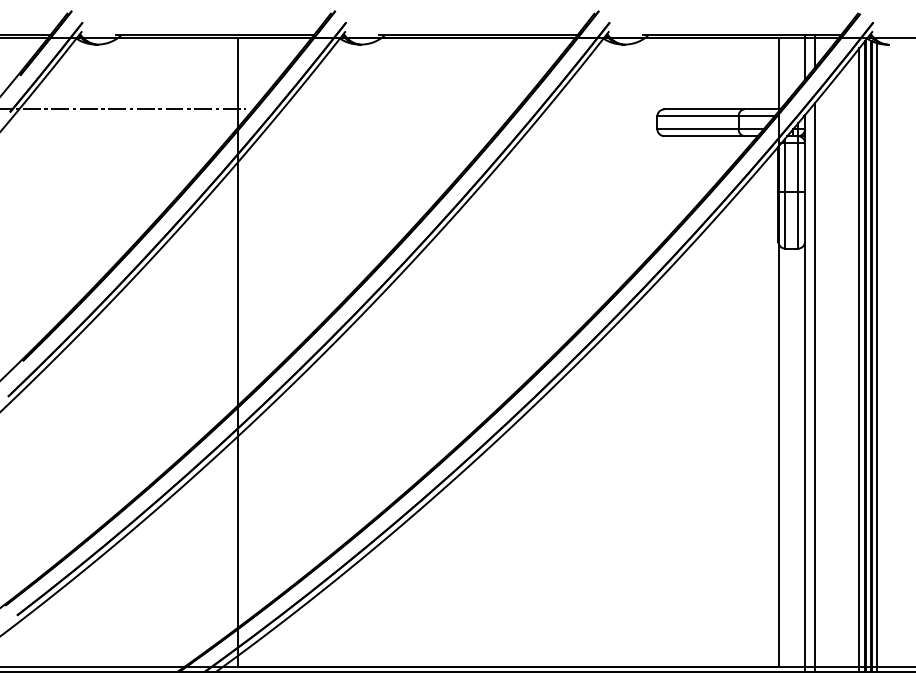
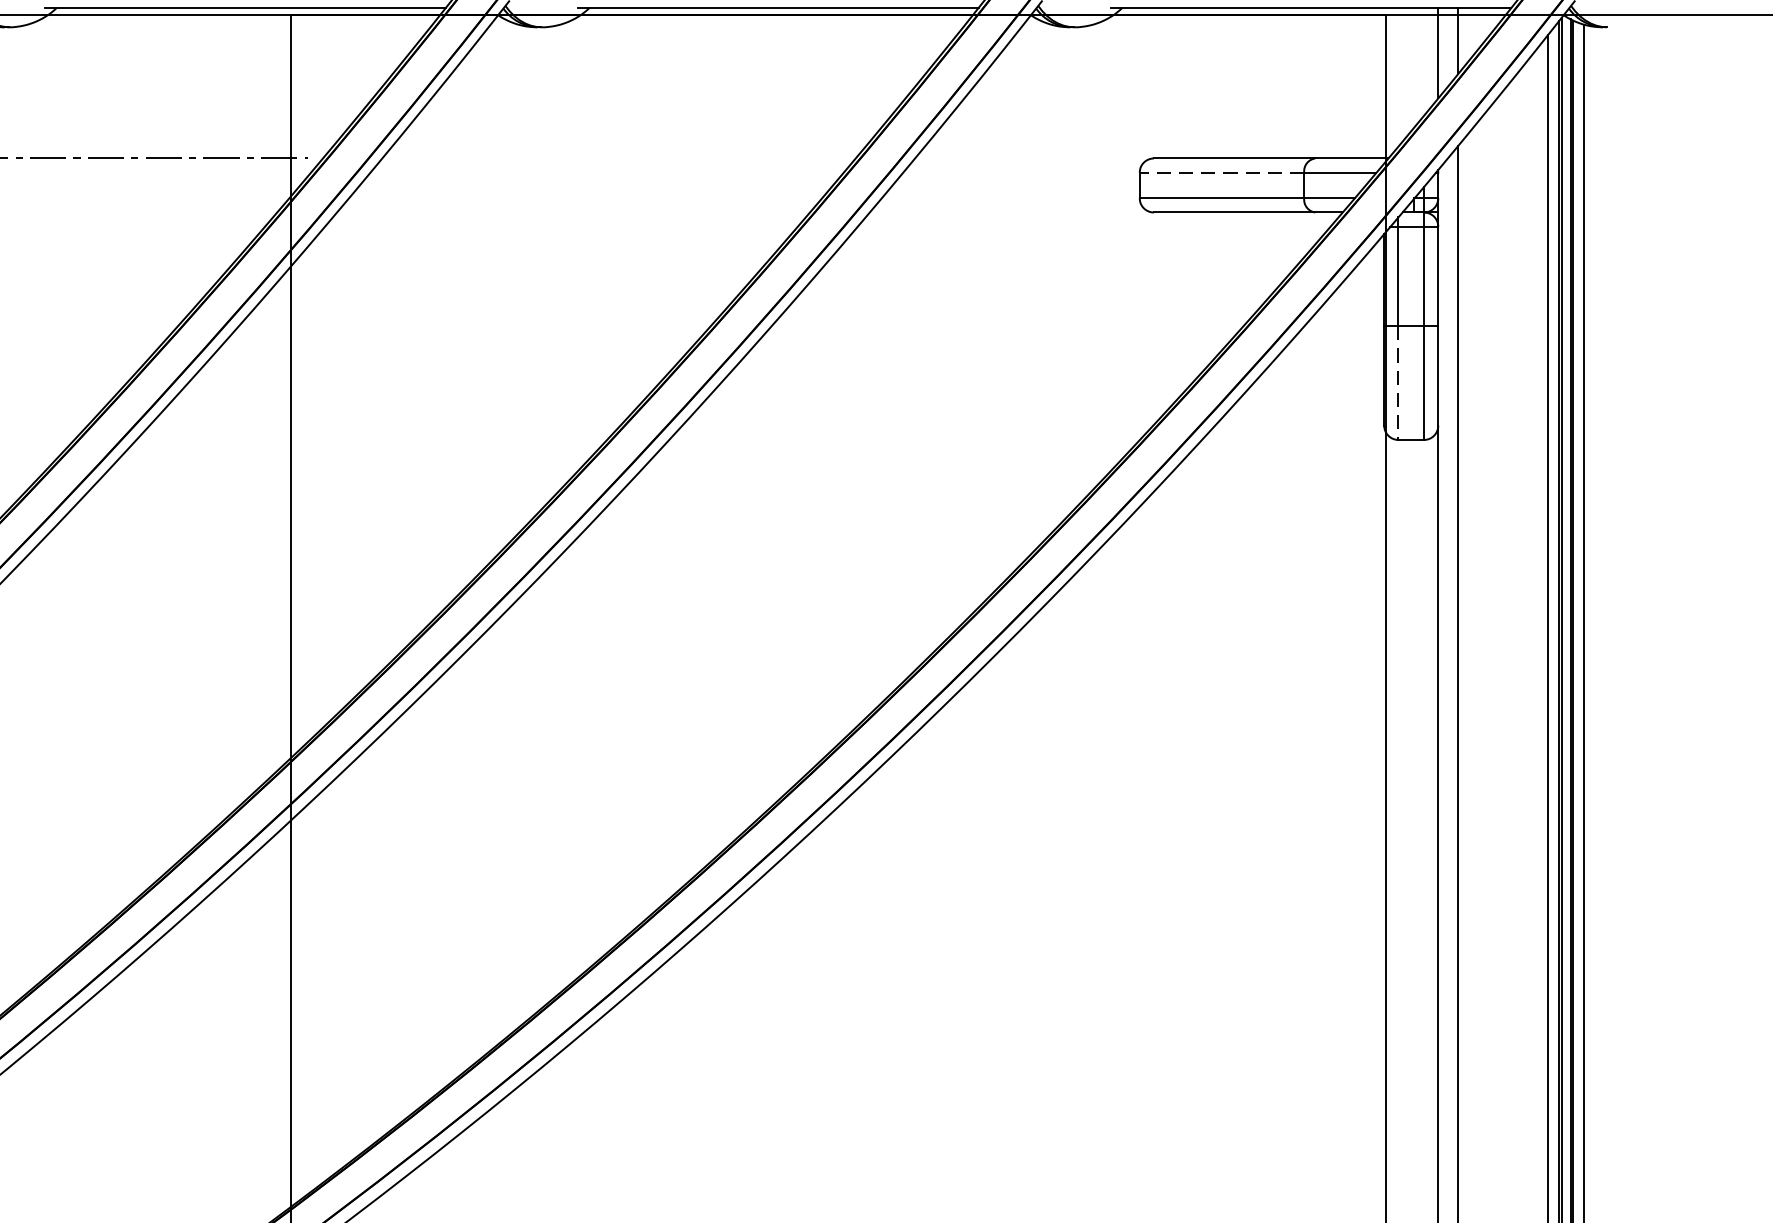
line: (698, 116) -> (1222, 172), solid -> dashed
line: (785, 221) -> (1398, 385), solid -> dashed

